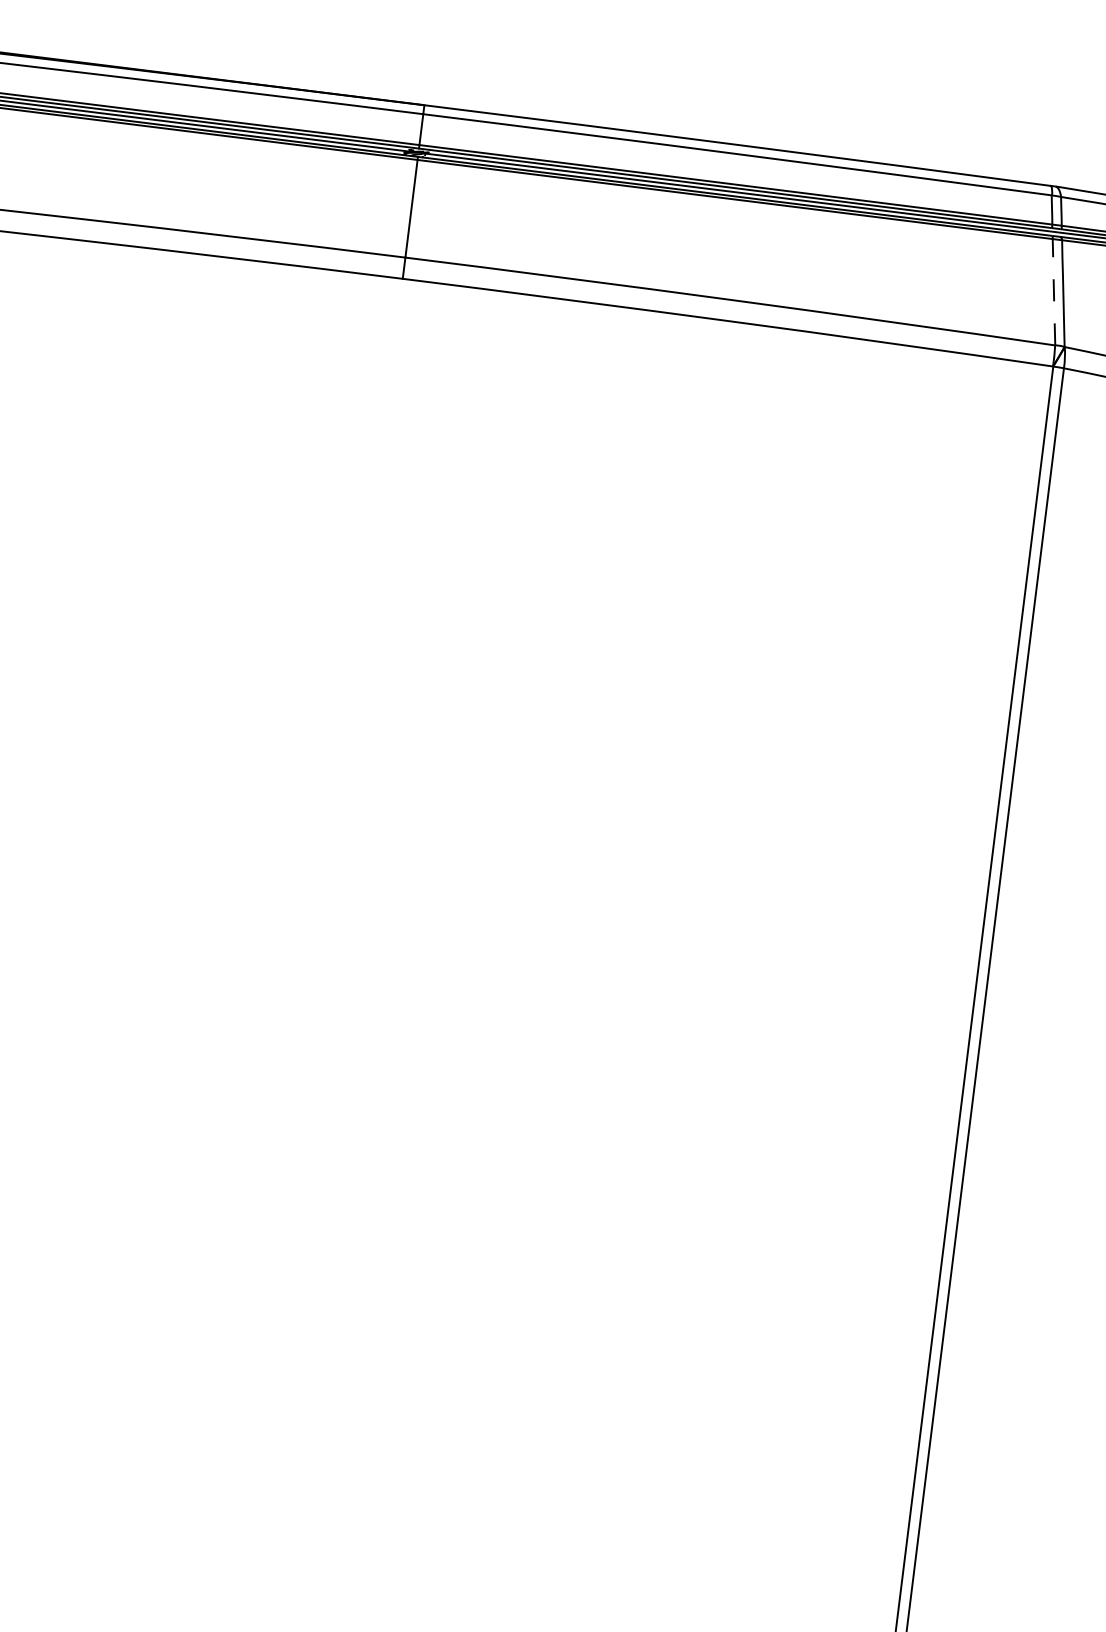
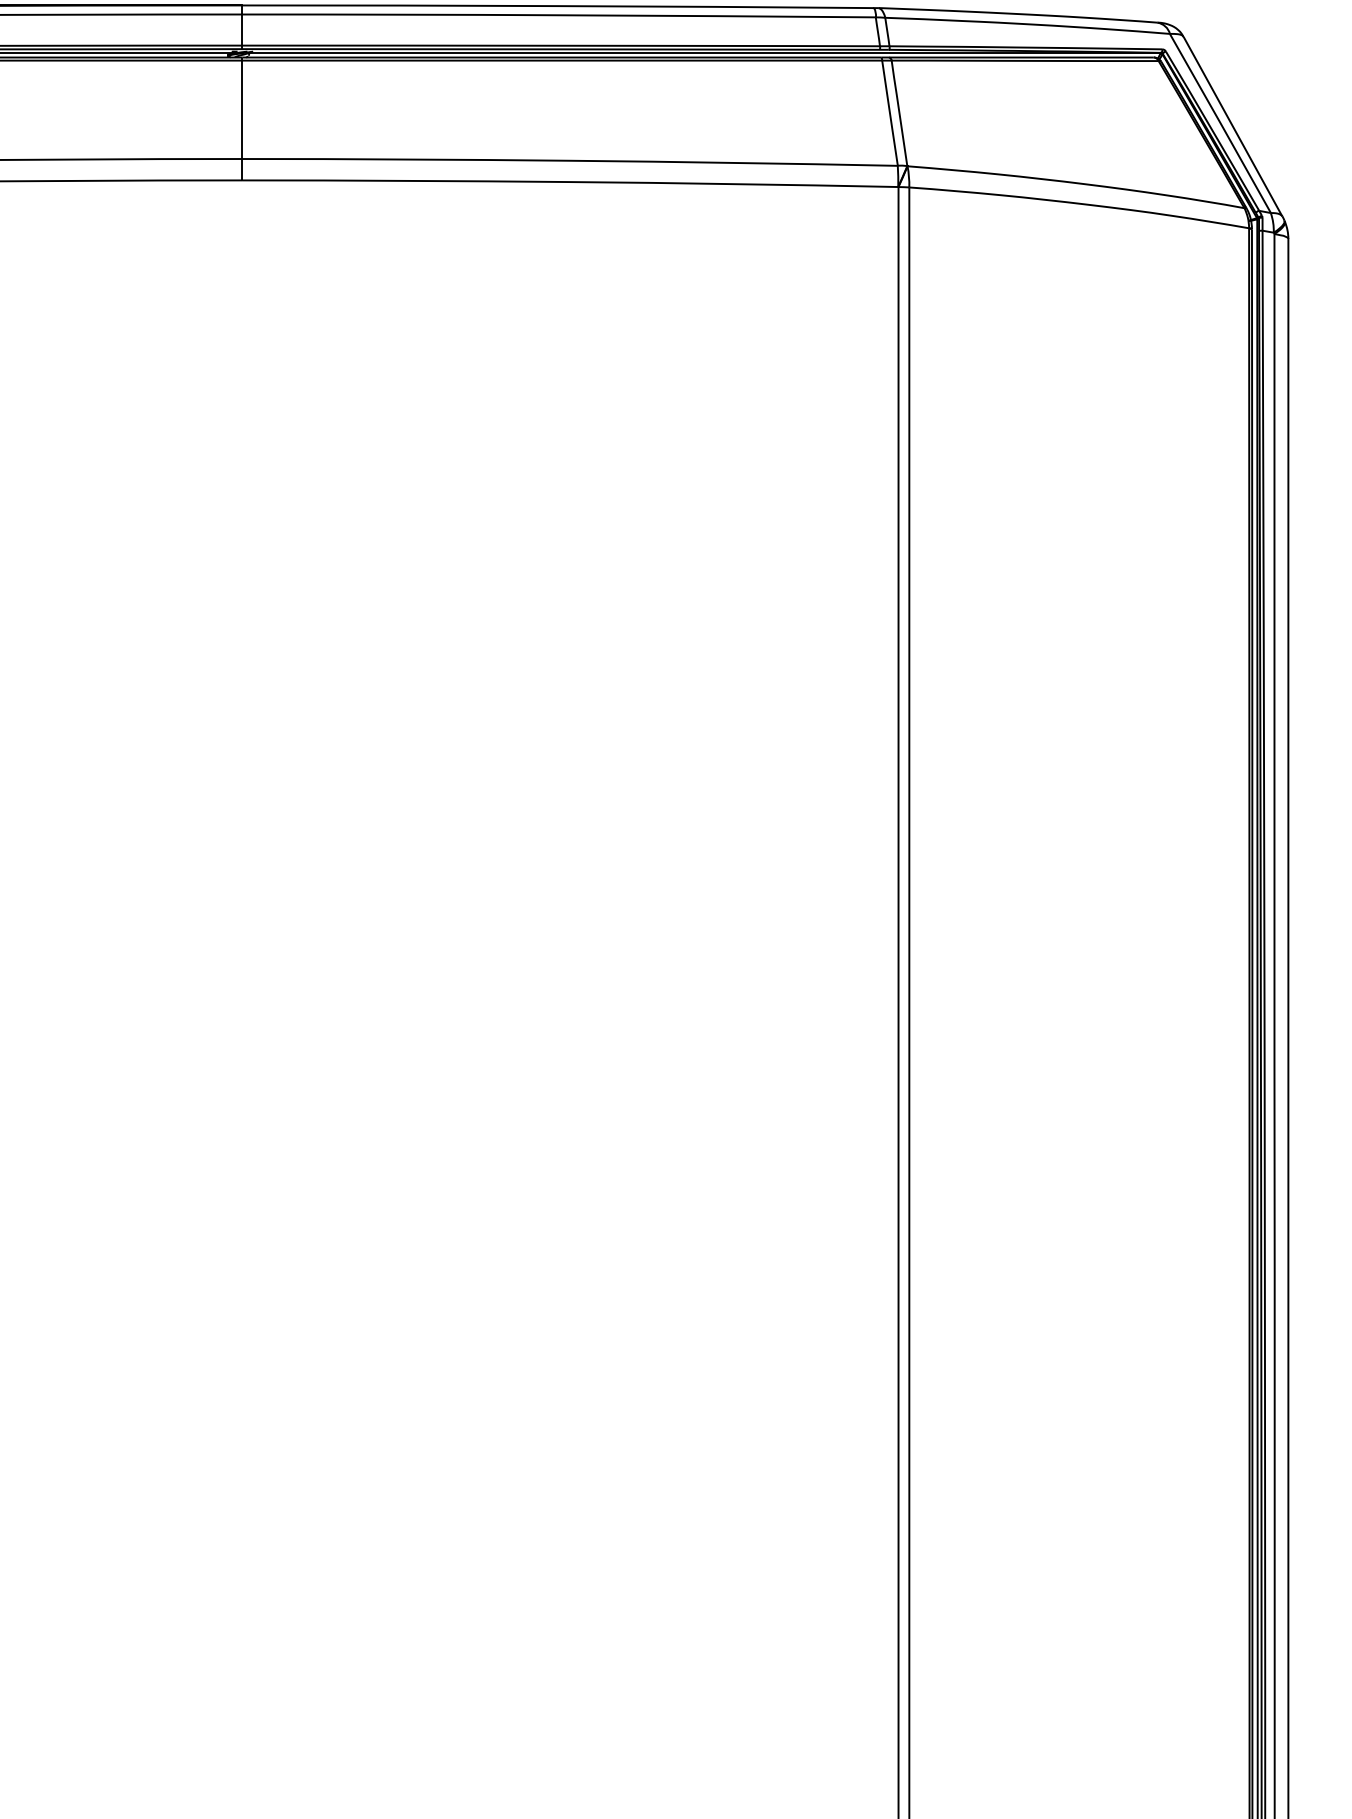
line: (1054, 292) -> (890, 113), dashed -> solid

